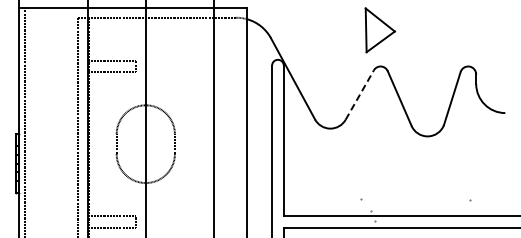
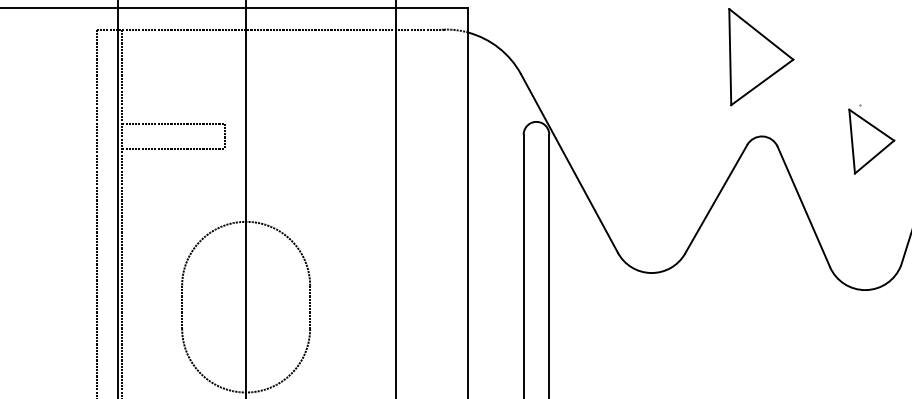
part: (430, 67) -> (871, 138), added
line: (360, 94) -> (717, 198), dashed -> solid

